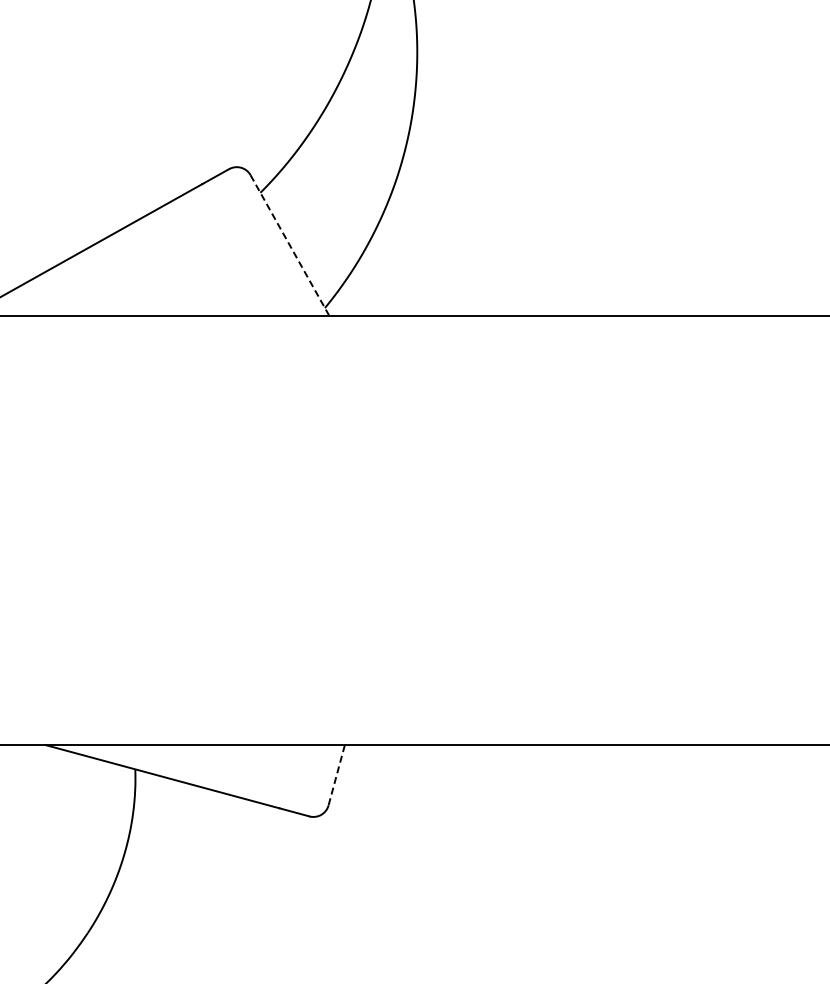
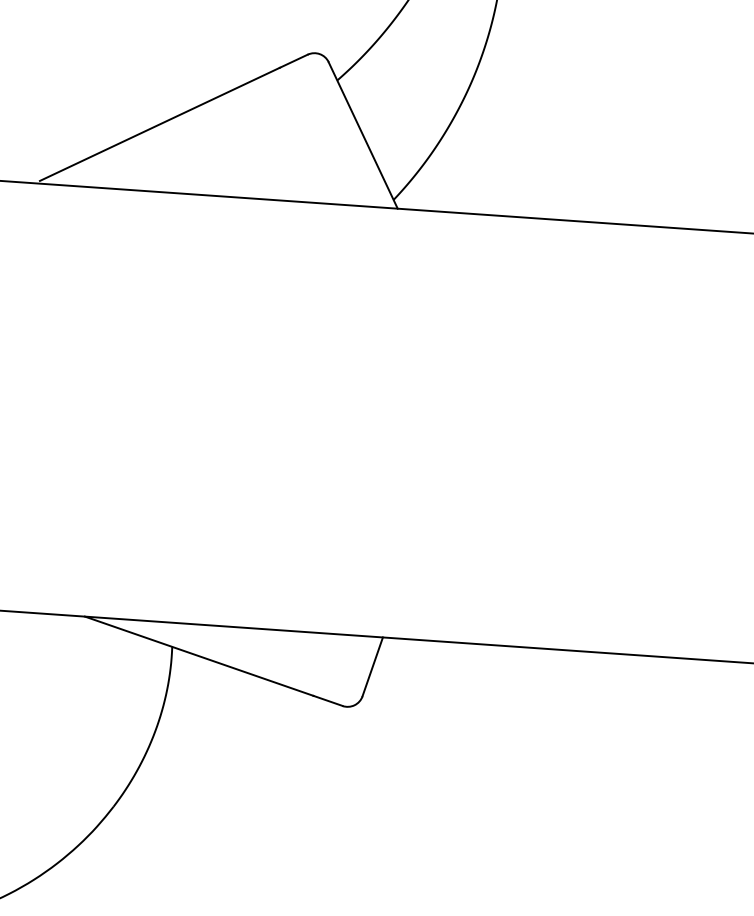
line: (290, 245) -> (363, 135), dashed -> solid
line: (336, 775) -> (372, 667), dashed -> solid

